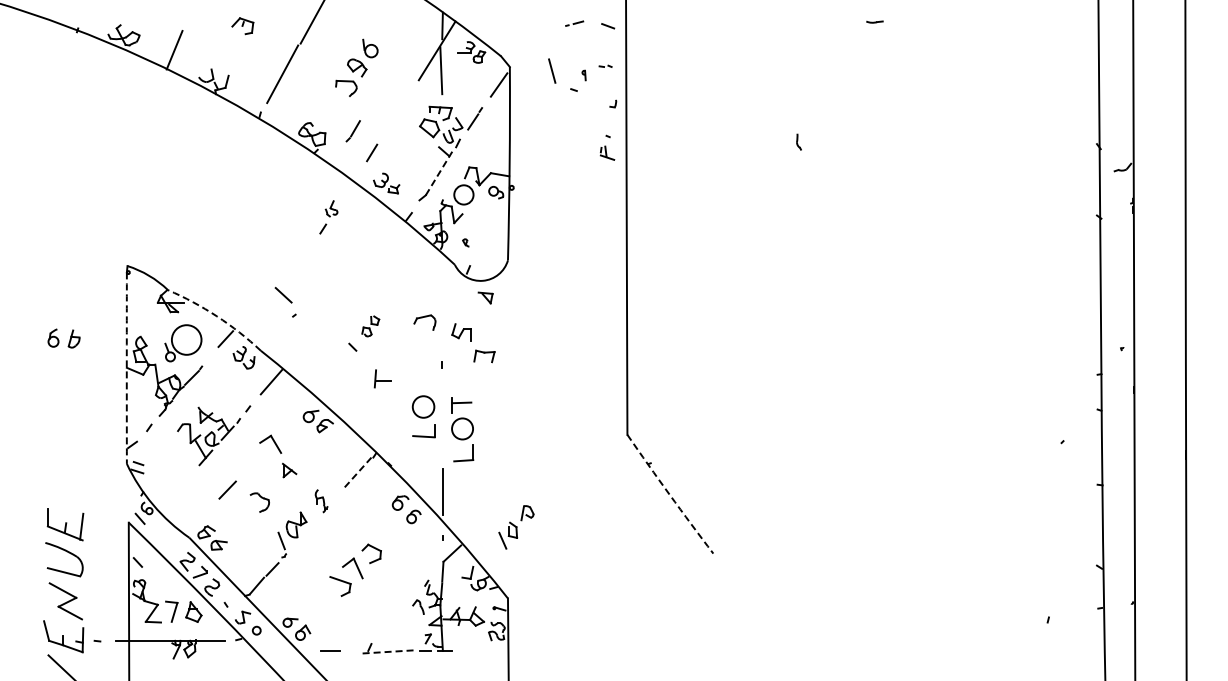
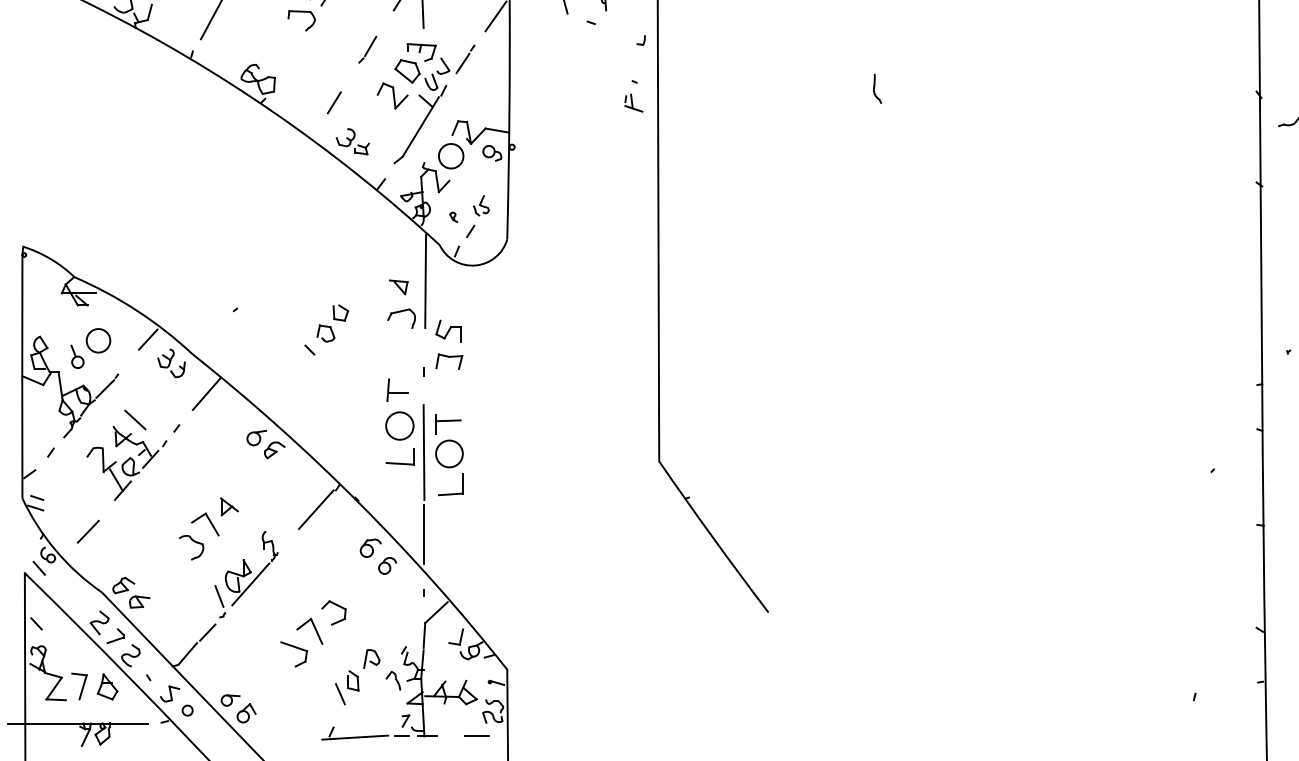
part: (352, 131) -> (366, 50), moved
part: (798, 141) -> (876, 88), size x1.43
part: (417, 147) -> (392, 95), added
line: (440, 171) -> (421, 126), dashed -> solid
part: (328, 217) -> (477, 216), moved
line: (443, 292) -> (425, 280), added
line: (283, 295) -> (135, 420), moved
part: (485, 297) -> (398, 286), moved
arc: (217, 316) -> (137, 310), dashed -> solid
part: (370, 326) -> (332, 323), size x1.43
circle: (186, 339) -> (98, 340), size x0.62
part: (484, 356) -> (449, 361), moved
arc: (126, 368) -> (21, 377), dashed -> solid
part: (382, 378) -> (397, 389), moved
line: (442, 427) -> (423, 452), added
part: (270, 443) -> (205, 523), moved
line: (357, 473) -> (315, 510), dashed -> solid
line: (227, 489) -> (88, 530), moved
arc: (669, 494) -> (712, 537), dashed -> solid
part: (516, 527) -> (357, 677), moved
line: (305, 531) -> (249, 584), added
line: (330, 650) -> (476, 735), moved
line: (388, 651) -> (355, 737), dashed -> solid

